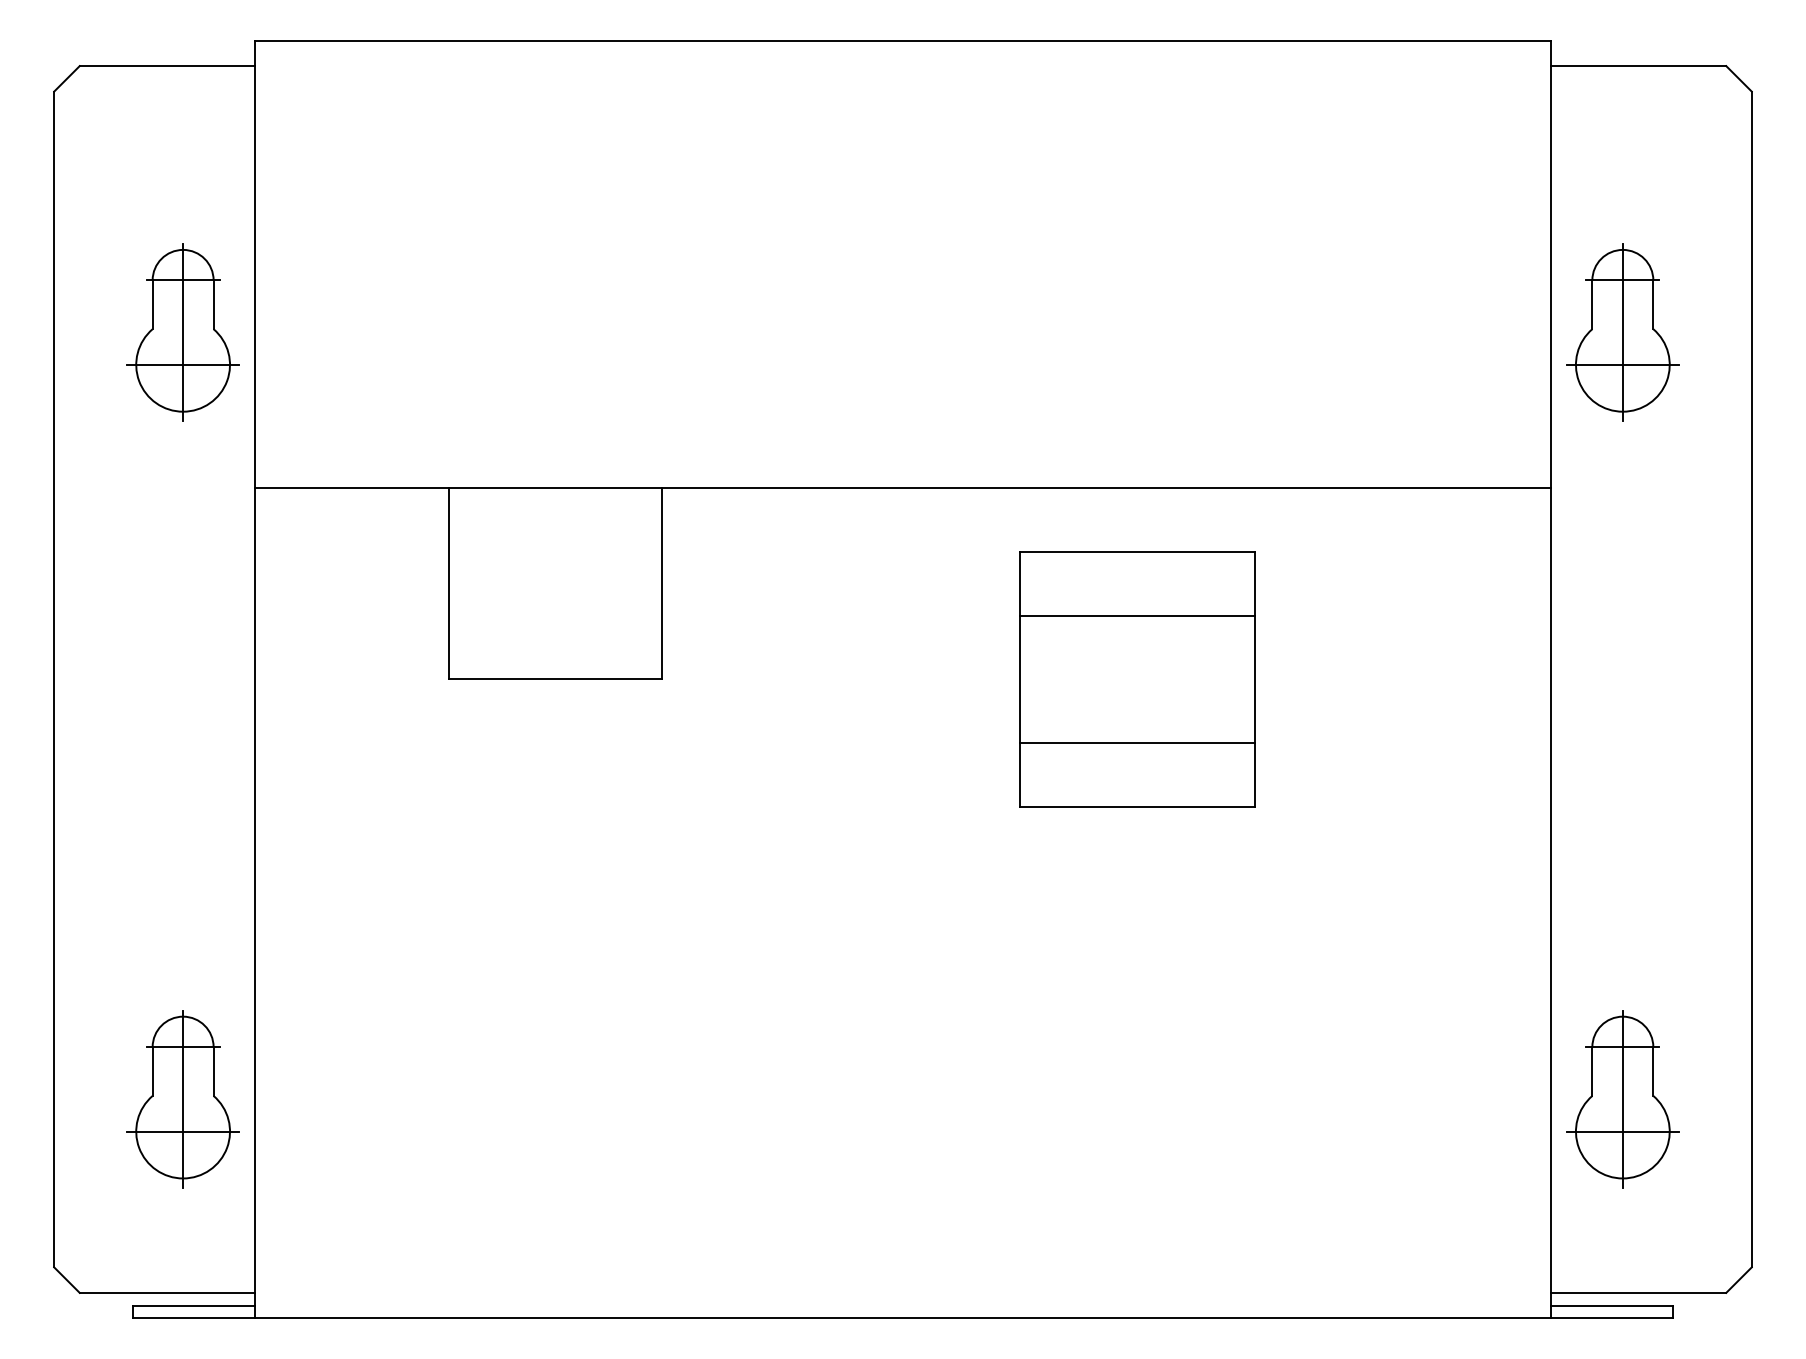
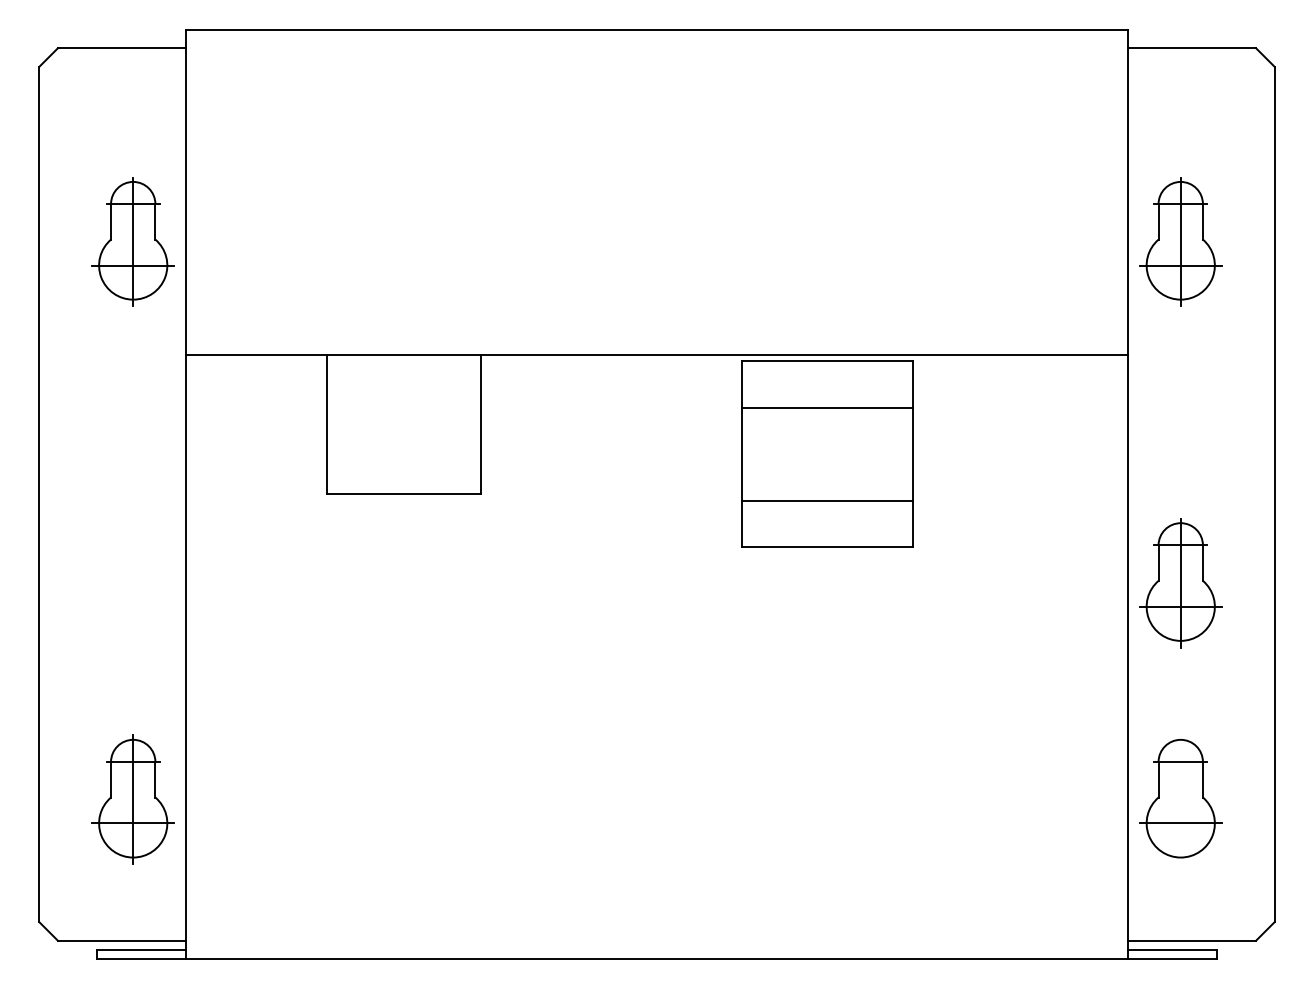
part: (1137, 679) -> (827, 454), moved
part: (1622, 801) -> (1180, 583), added
line: (1622, 1098) -> (1180, 799), removed

